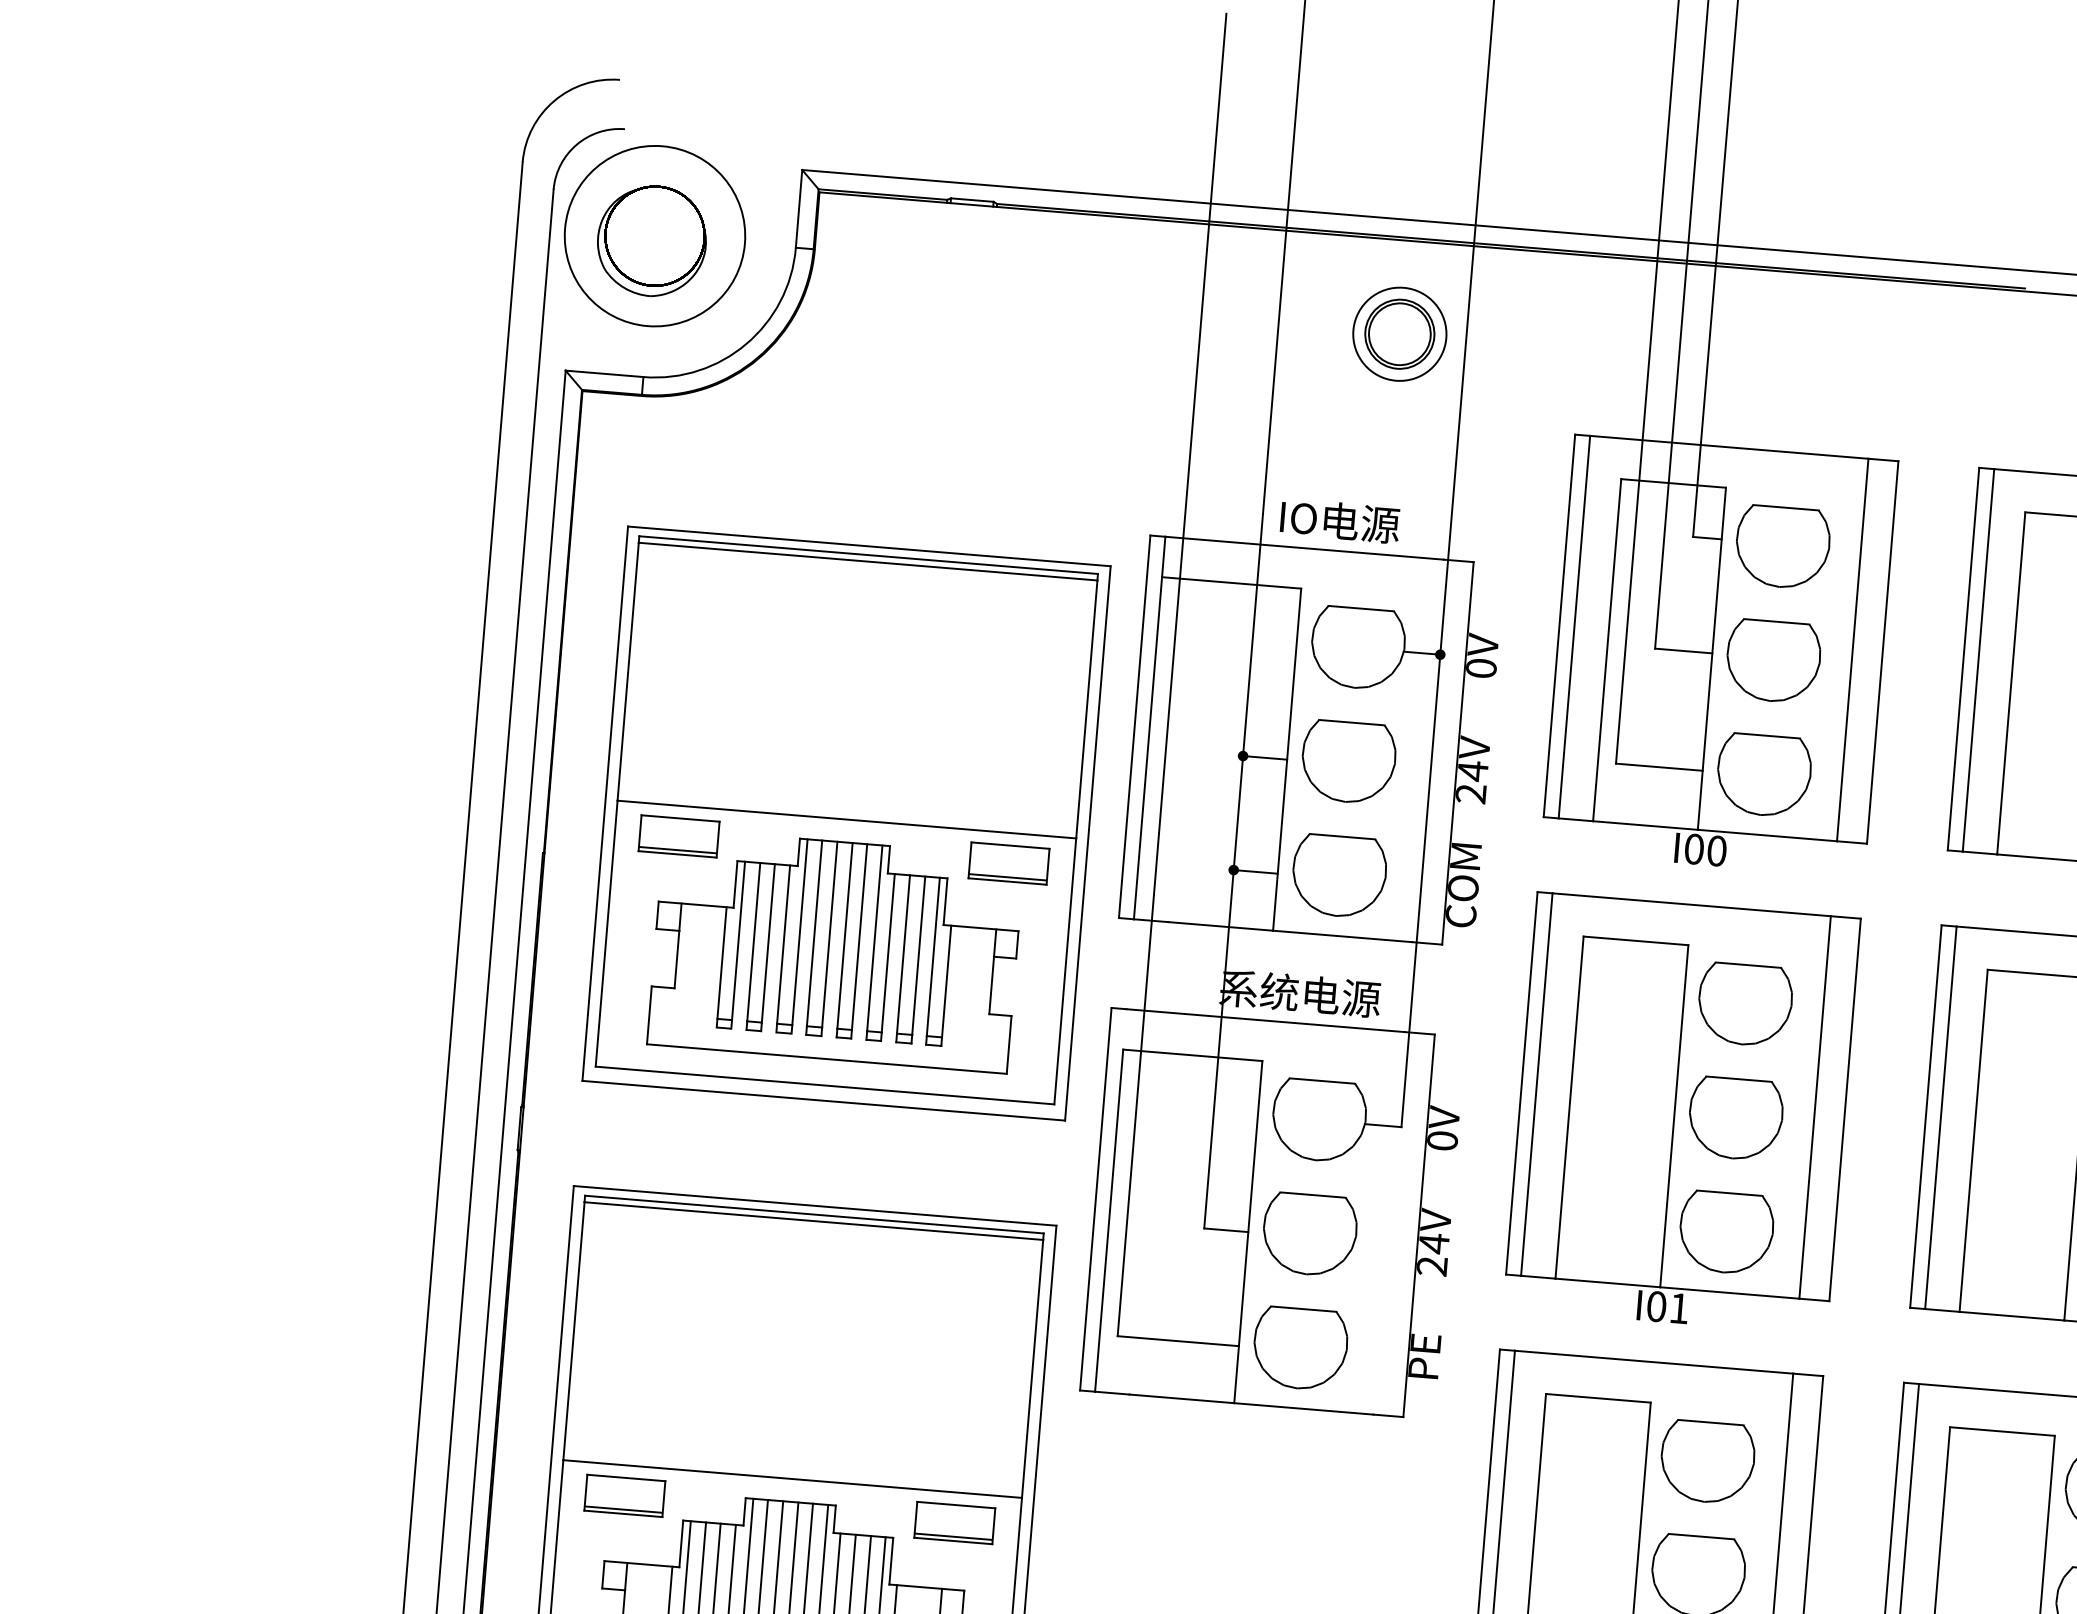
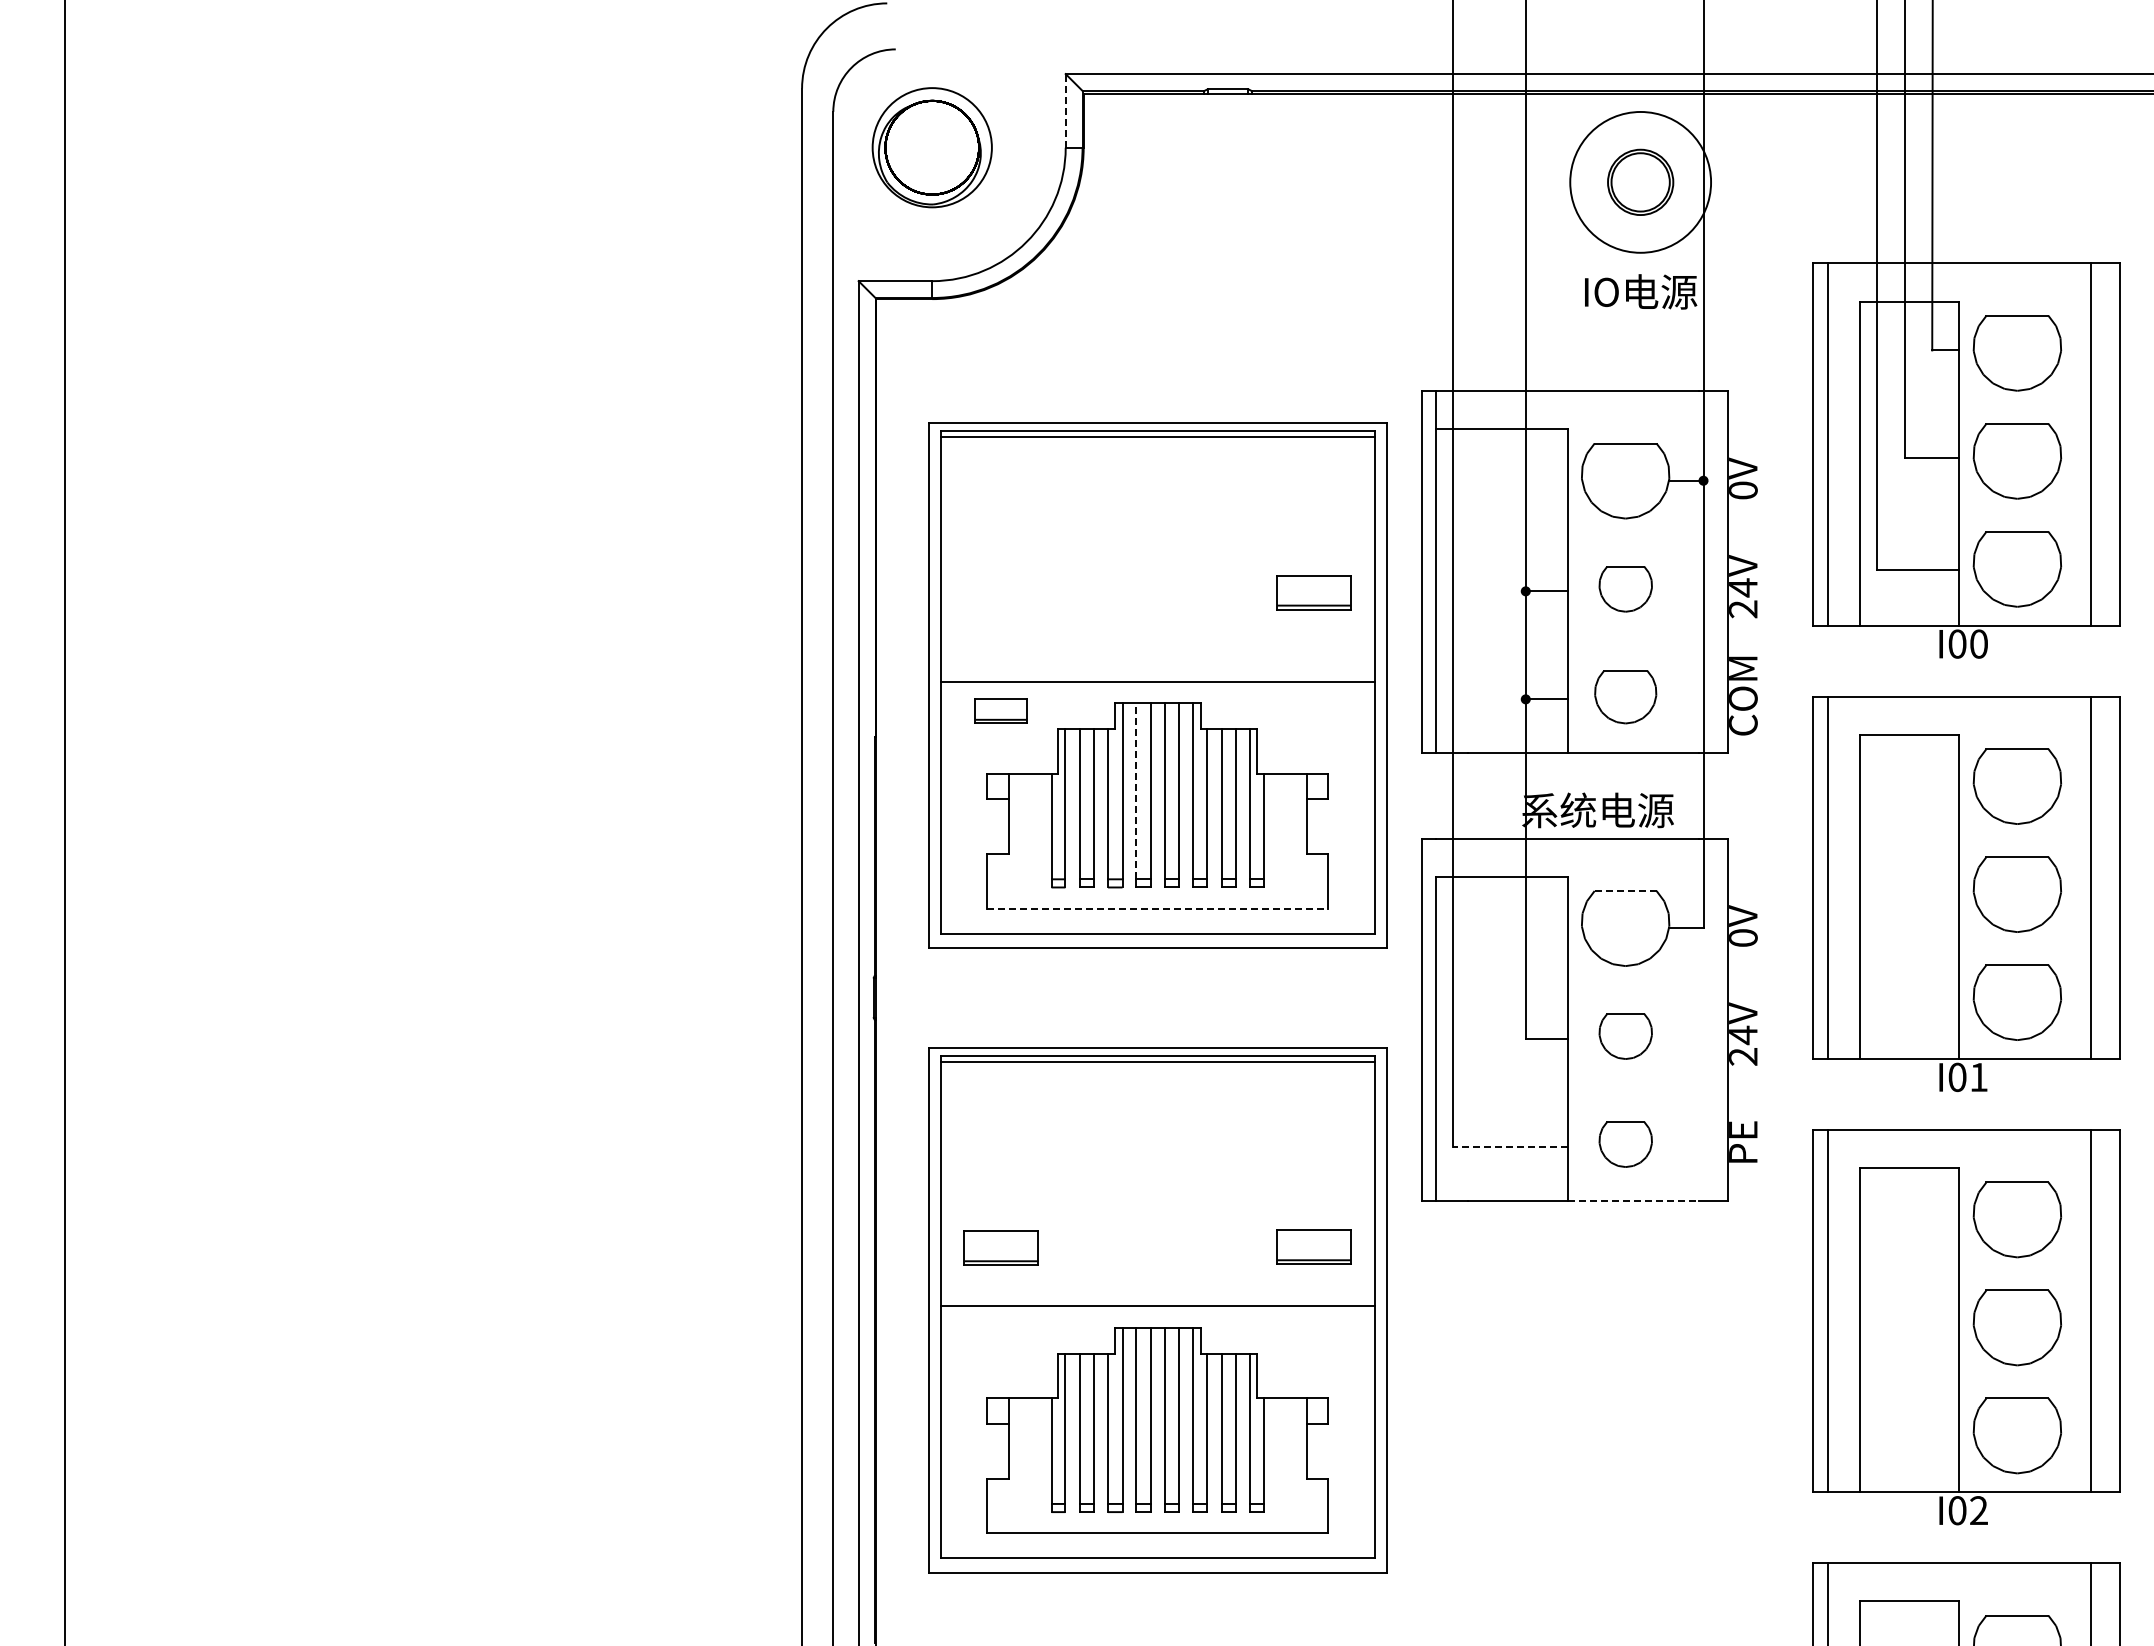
line: (798, 208) -> (1065, 110), solid -> dashed
circle: (655, 235) -> (932, 147), size x0.7
circle: (1399, 334) -> (1640, 182), size x1.6
text: (1340, 520) -> (1641, 291), moved
part: (1348, 762) -> (1625, 589), size x0.6
part: (678, 836) -> (1000, 710), size x0.7
part: (1008, 863) -> (1313, 592), moved
part: (1339, 876) -> (1625, 697), size x0.7
line: (814, 933) -> (1136, 791), solid -> dashed
line: (827, 1058) -> (1158, 908), solid -> dashed
line: (1322, 1080) -> (1625, 890), solid -> dashed
part: (1309, 1234) -> (1625, 1036), size x0.6
line: (1177, 1340) -> (1509, 1146), solid -> dashed
part: (1300, 1348) -> (1625, 1144), size x0.6
line: (1303, 1408) -> (1633, 1200), solid -> dashed
part: (624, 1495) -> (1000, 1247), moved
part: (954, 1522) -> (1313, 1246), moved

